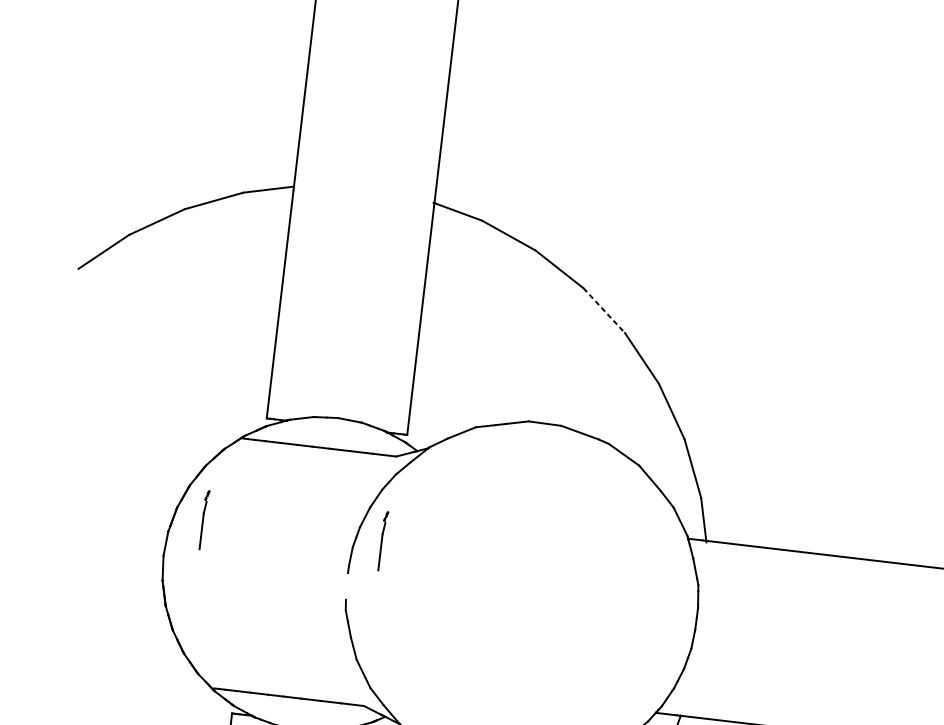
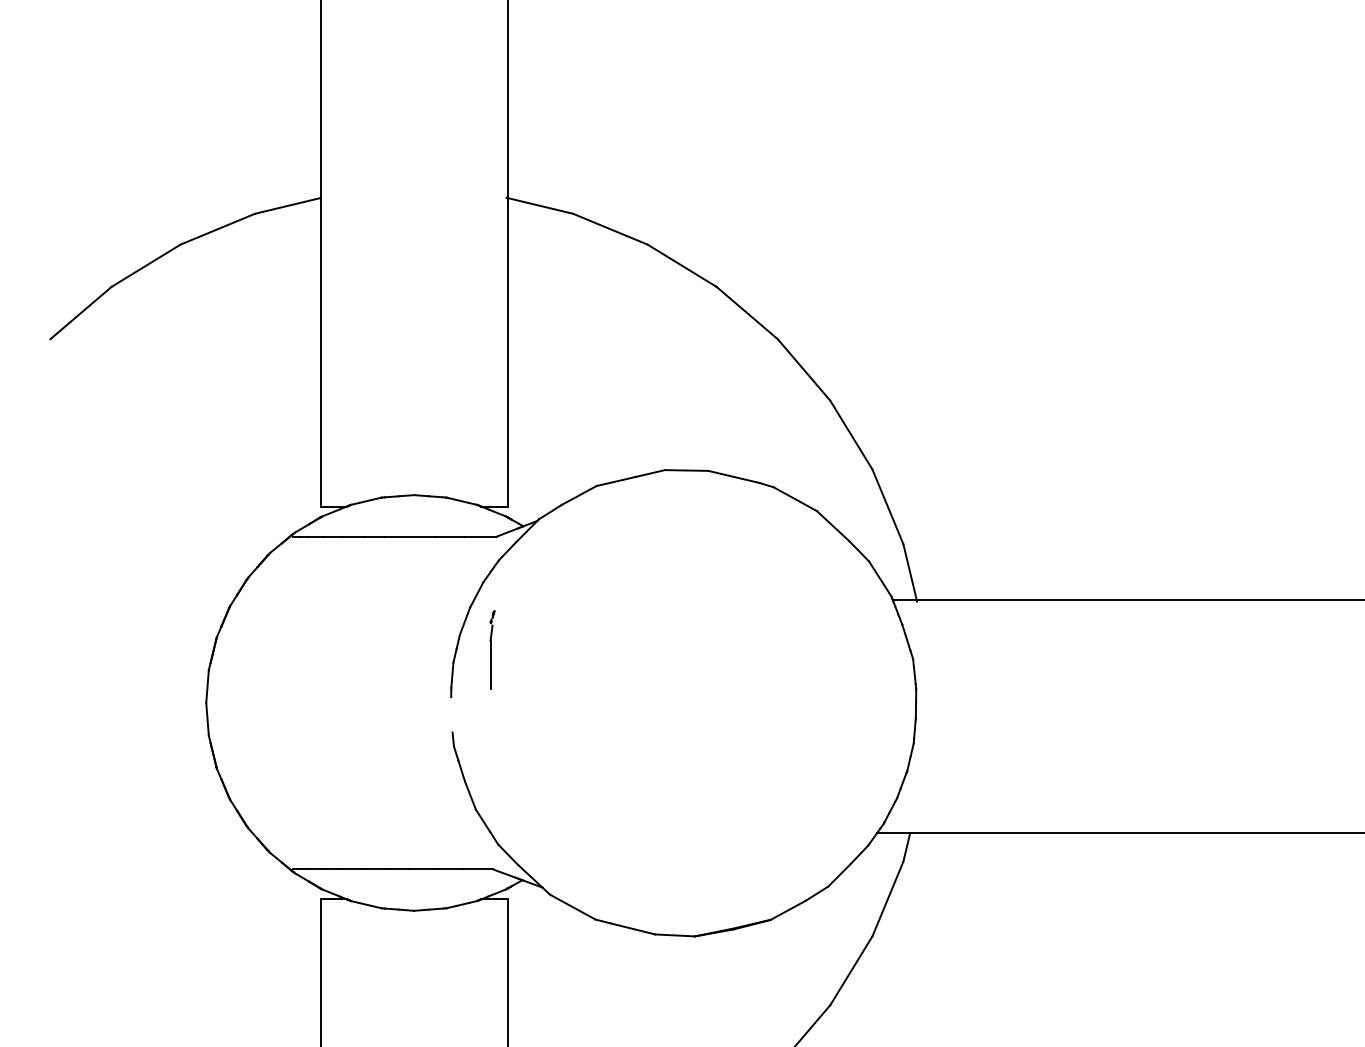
line: (604, 311) -> (747, 313), dashed -> solid
part: (204, 519) -> (254, 649), removed

